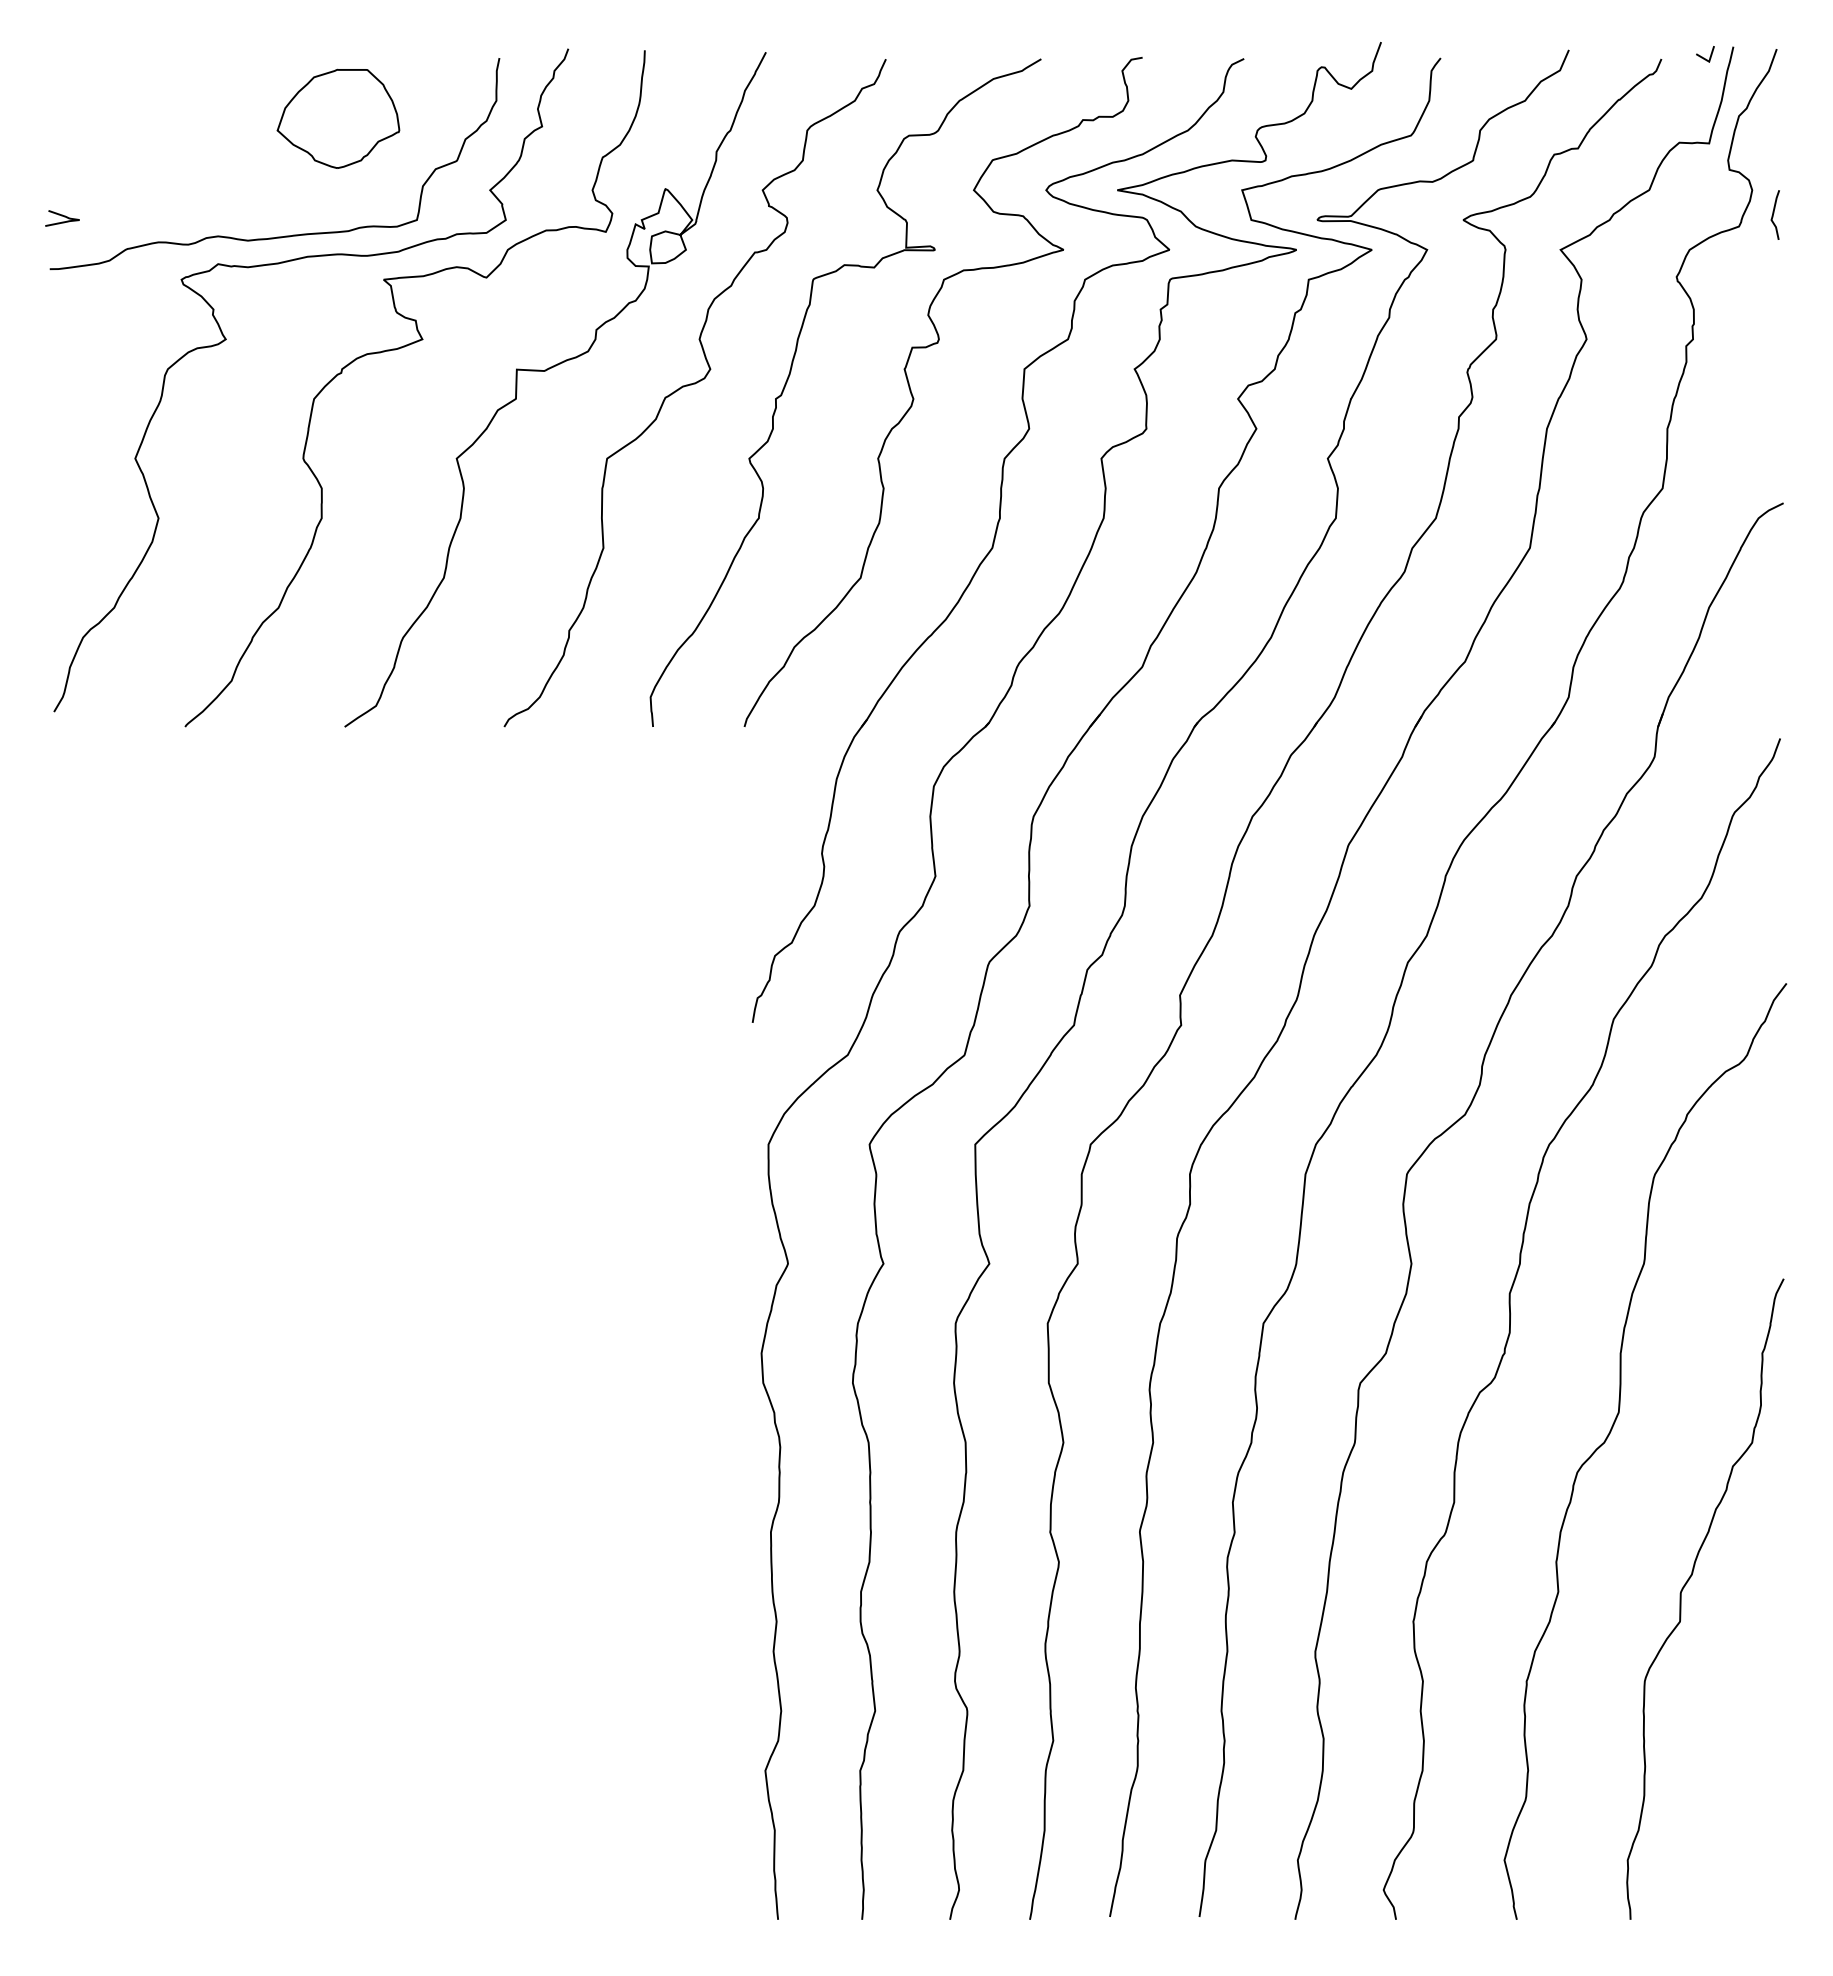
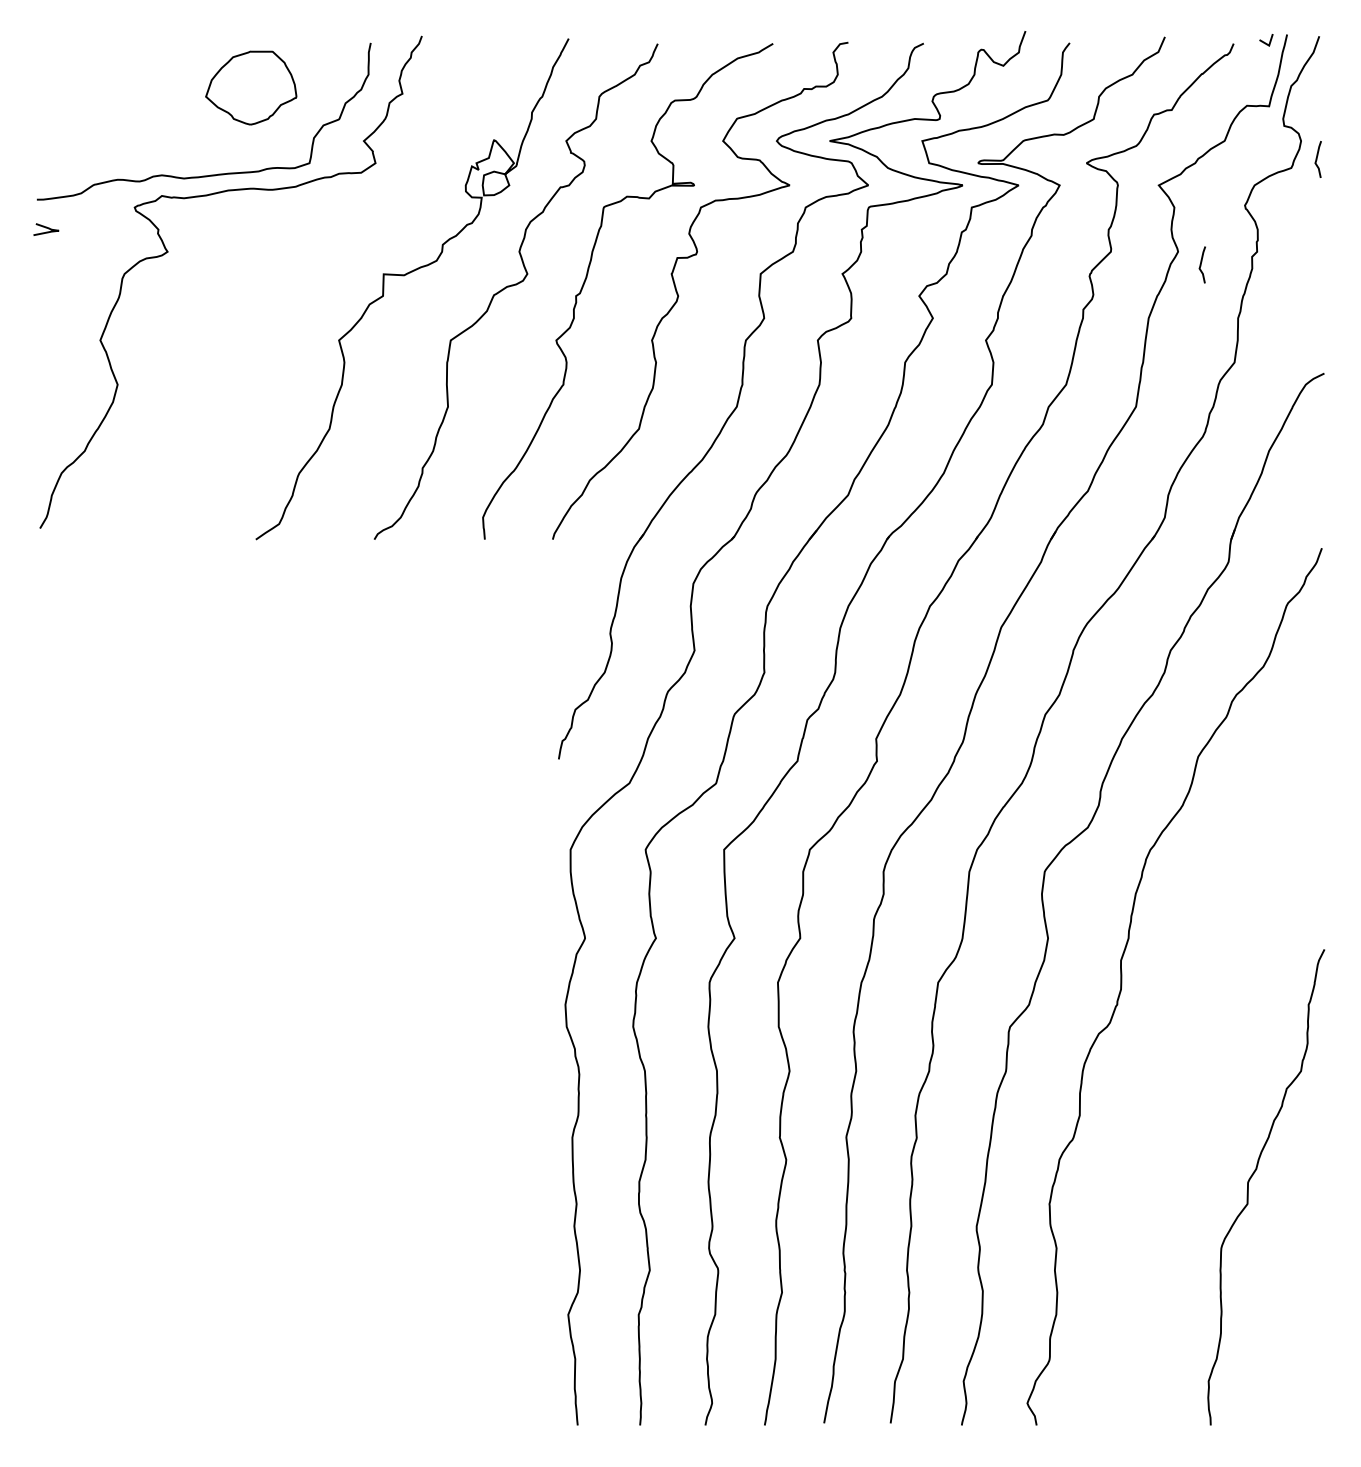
curve: (62, 216) -> (46, 228), moved
curve: (399, 349) -> (296, 259), removed
curve: (1618, 355) -> (1201, 263), added
curve: (1610, 1433) -> (1195, 1064), removed

